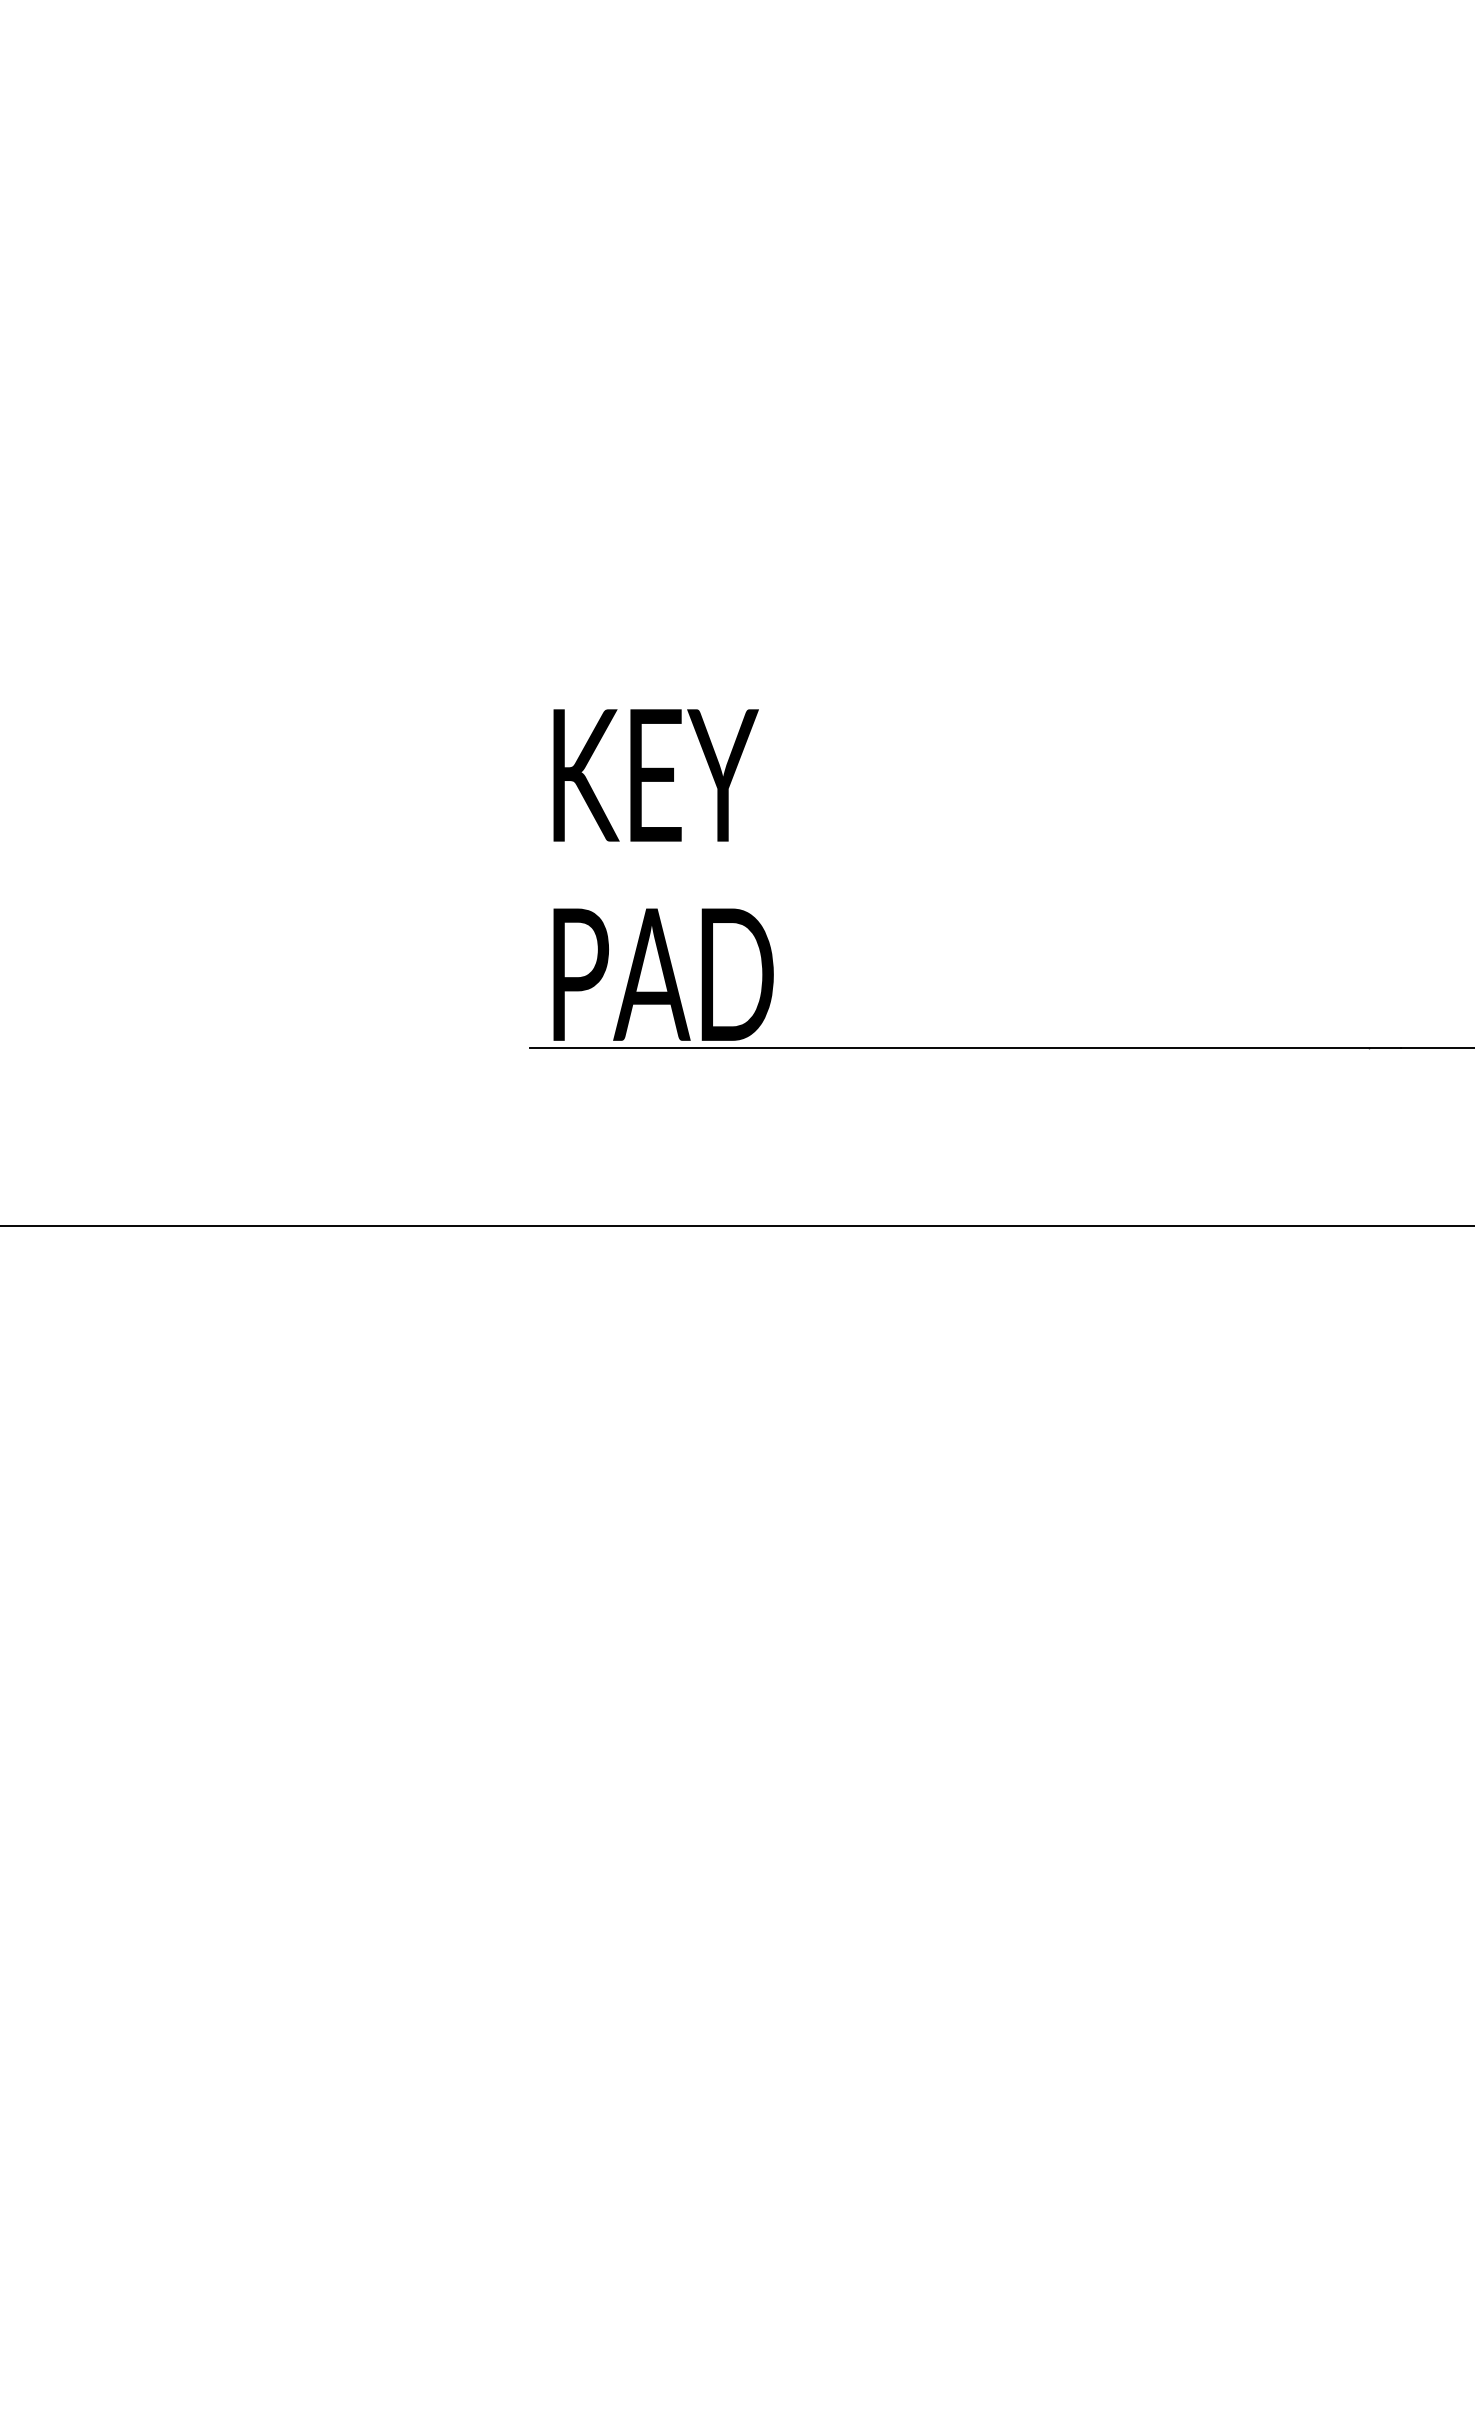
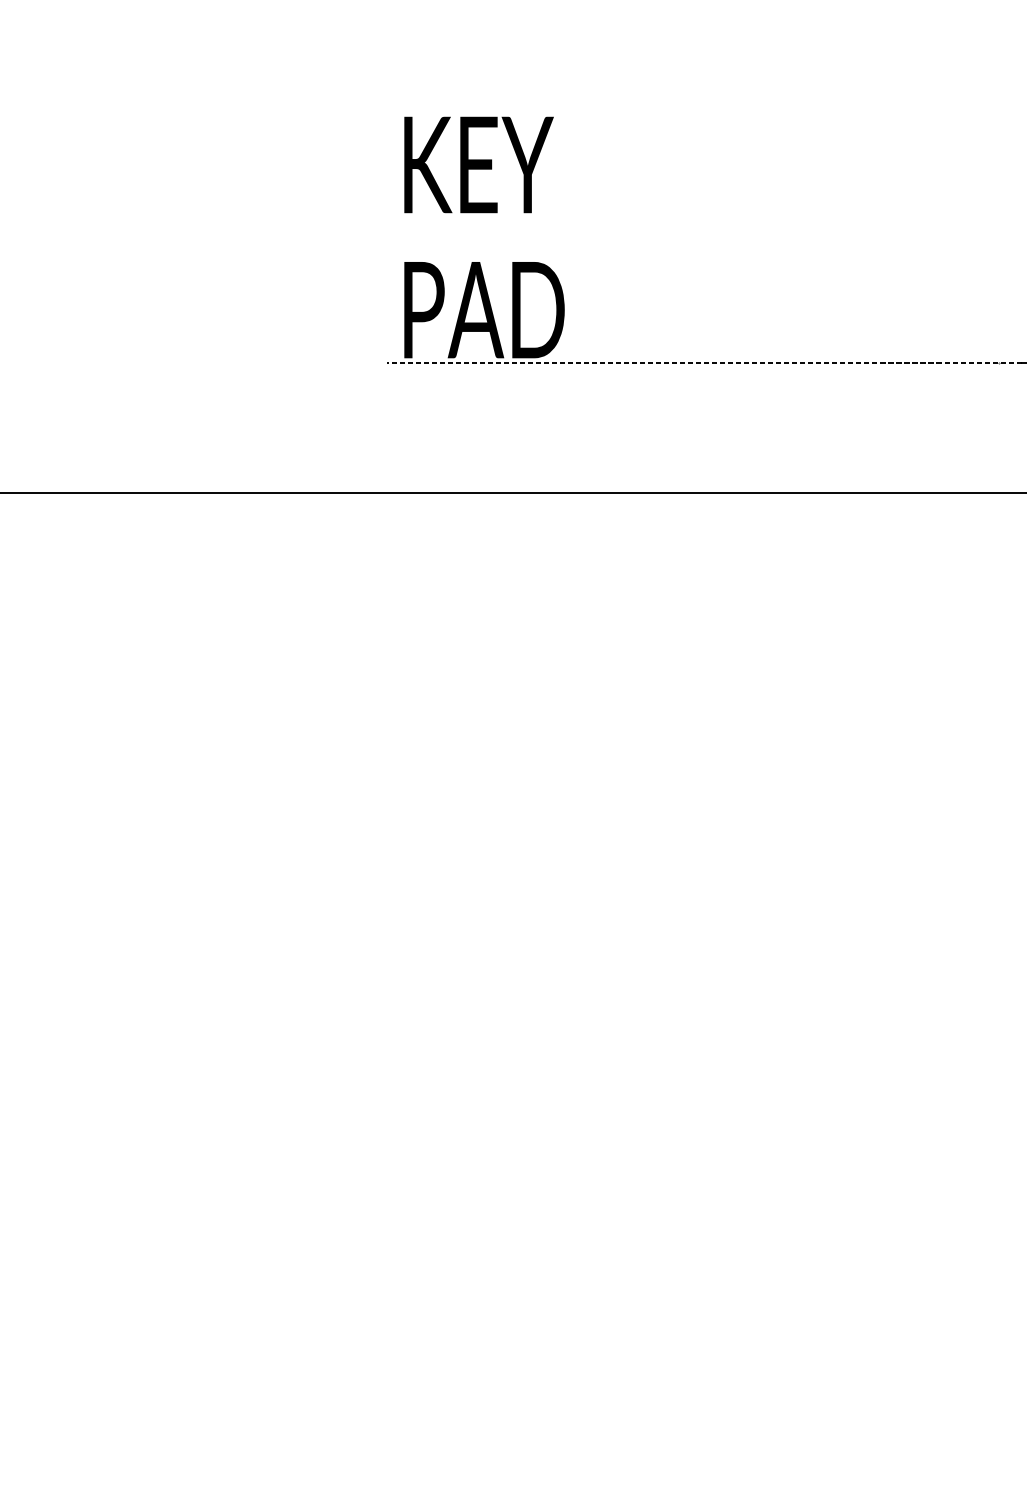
line: (965, 1047) -> (704, 363), solid -> dashed

